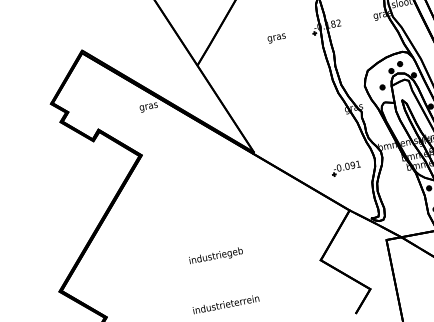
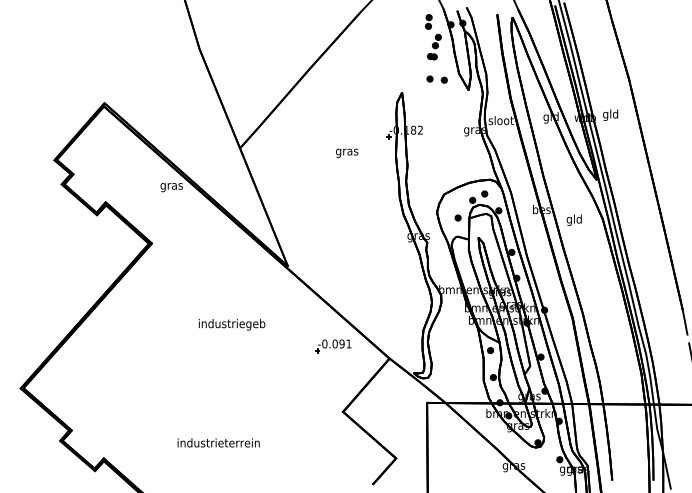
text: (277, 37) -> (347, 152), moved
part: (346, 168) -> (333, 346), moved
text: (215, 256) -> (231, 324), moved

